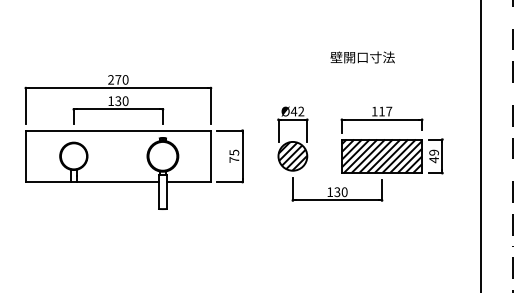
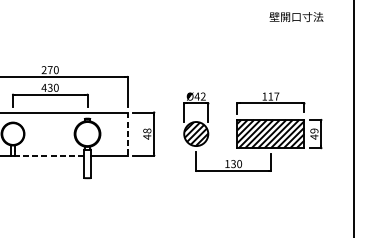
text: (362, 57) -> (296, 17), moved
text: (110, 100) -> (43, 87), 130 -> 430
line: (210, 156) -> (127, 134), solid -> dashed
text: (234, 156) -> (147, 134), 75 -> 48
line: (117, 182) -> (49, 155), solid -> dashed

